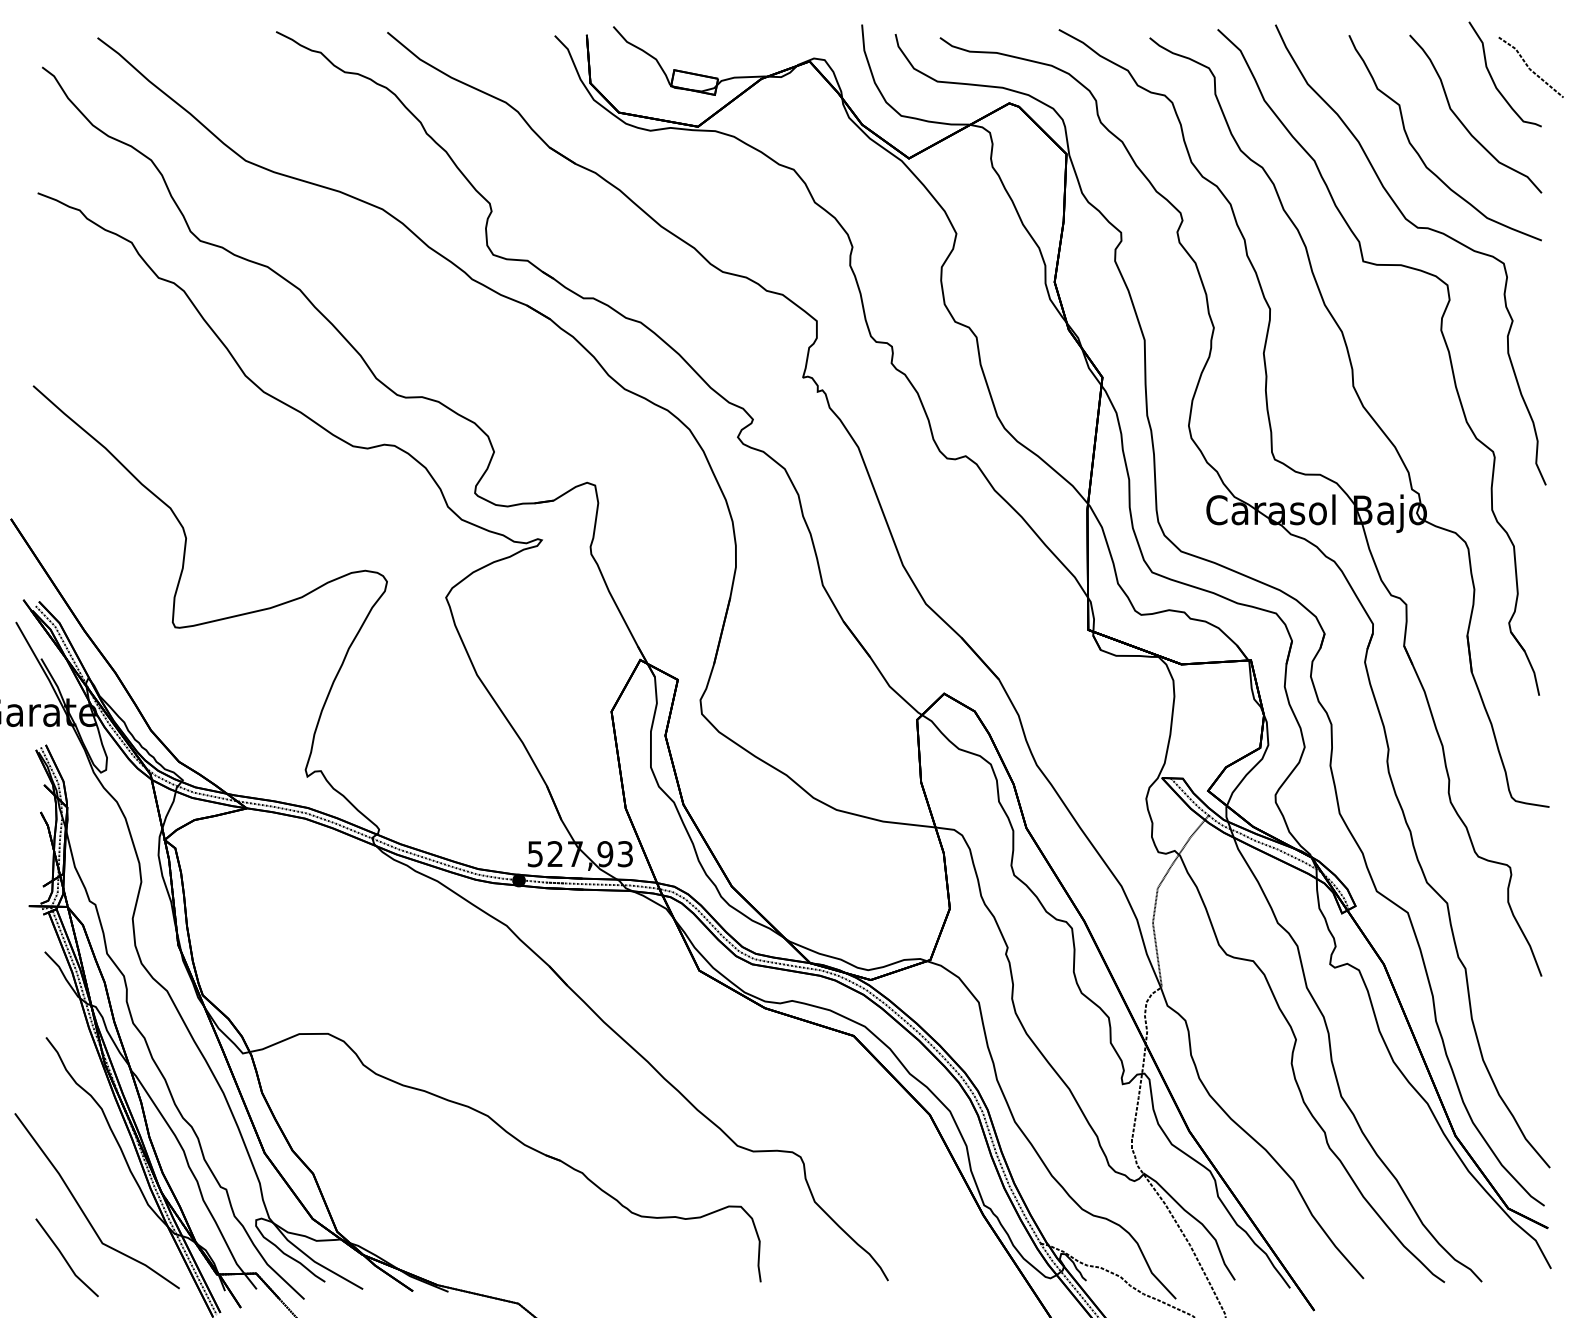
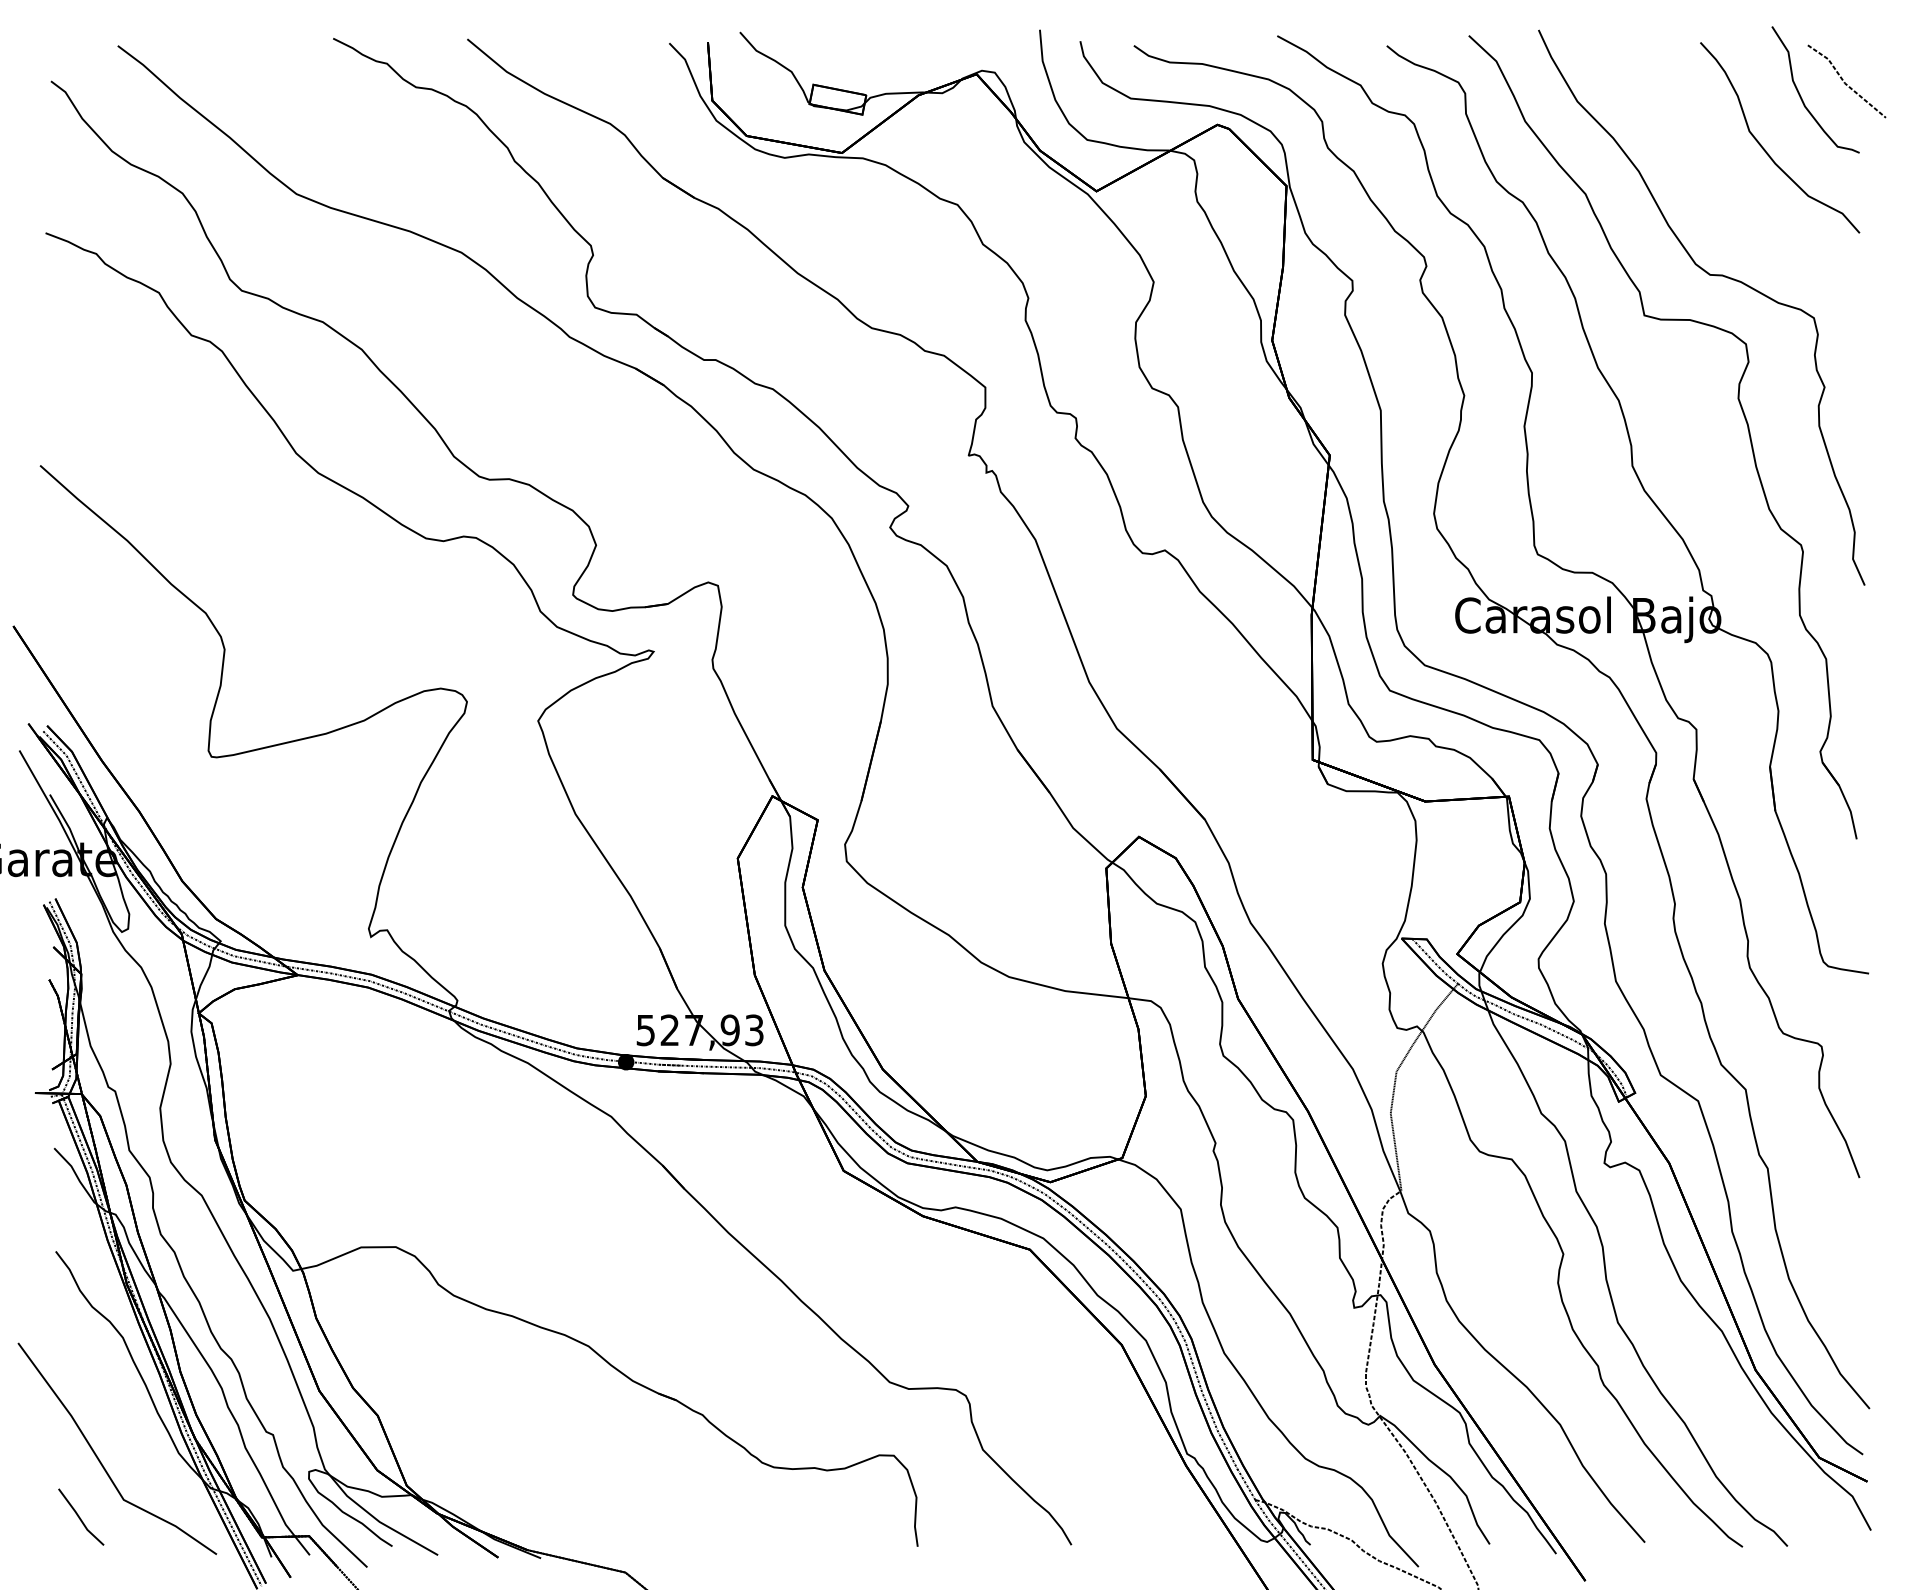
part: (1418, 153) -> (1711, 185), removed
part: (67, 1257) -> (81, 1516), size x0.6

